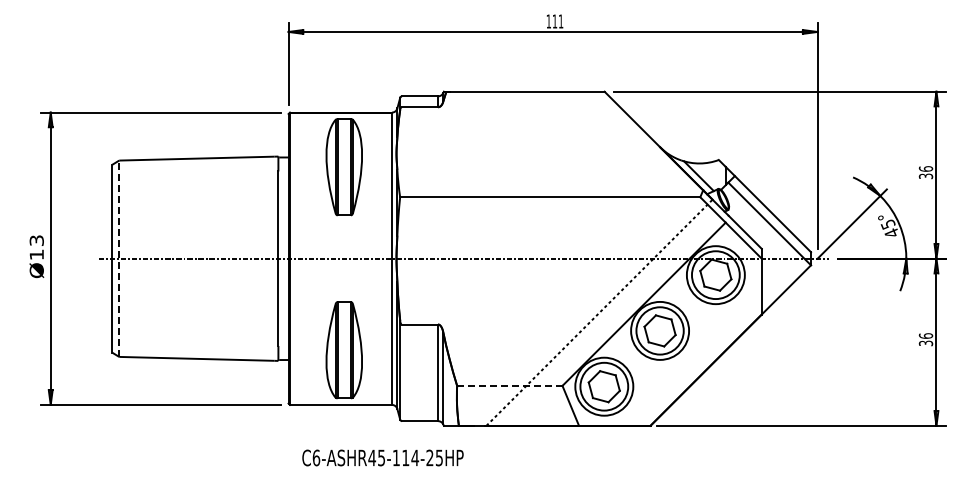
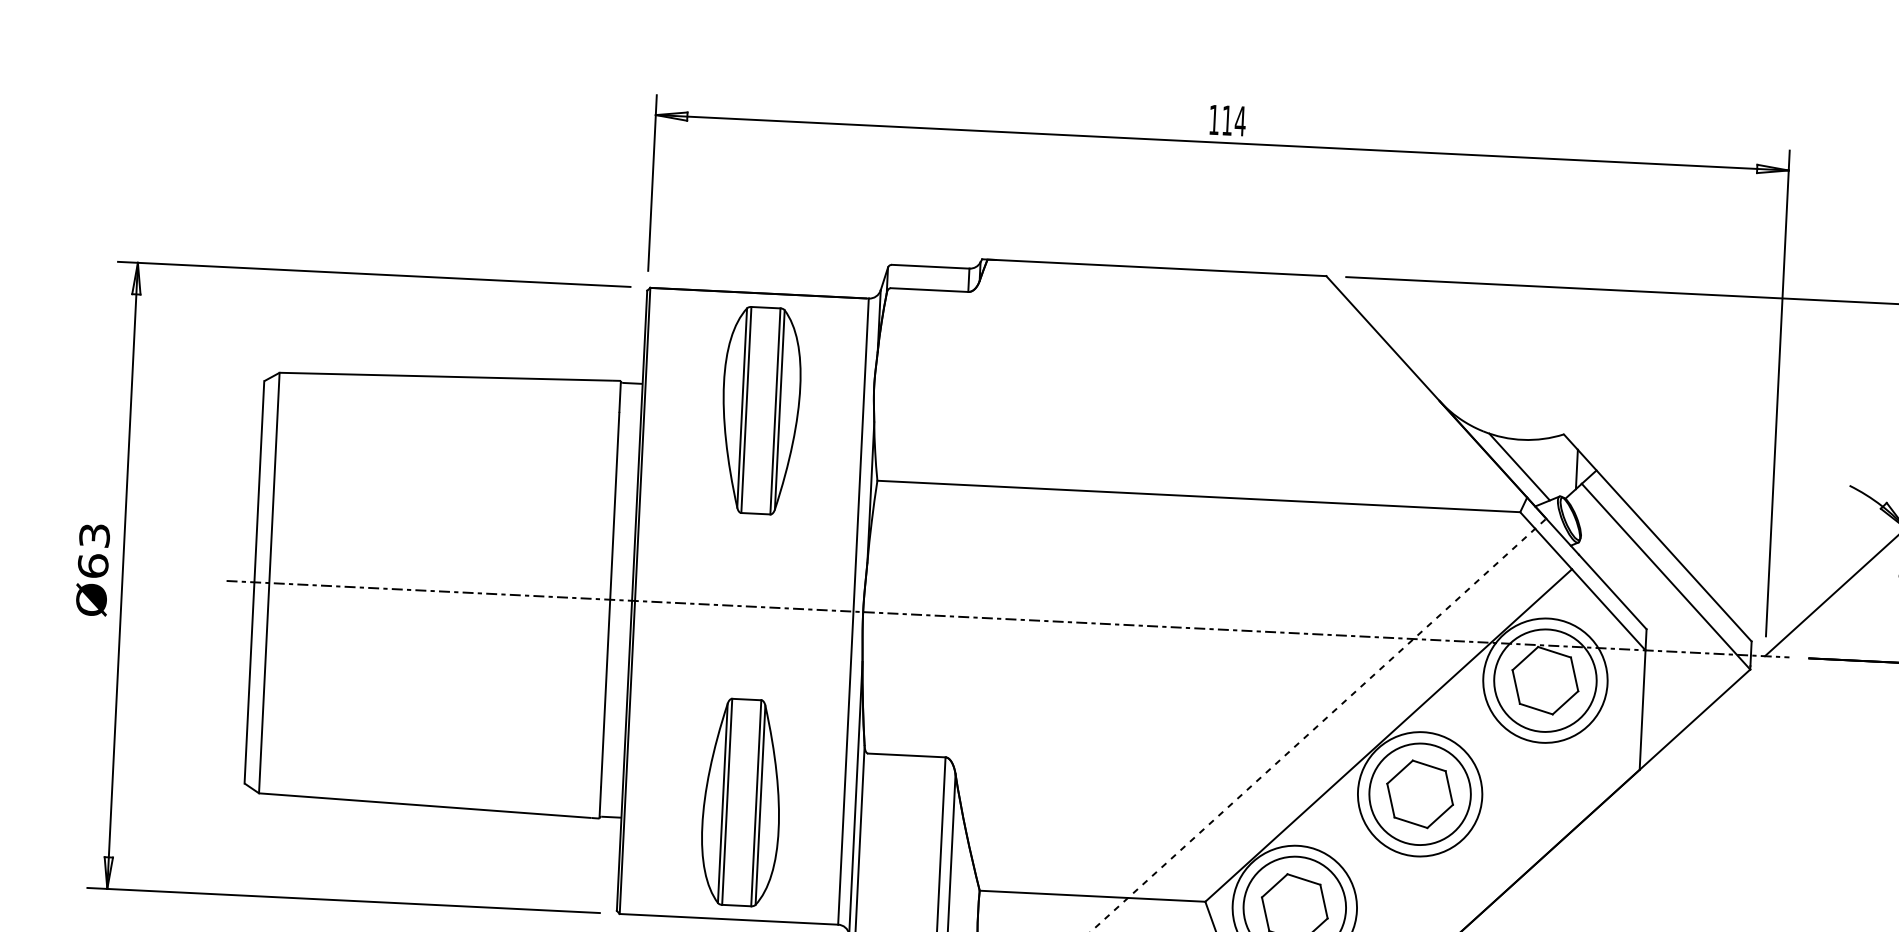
text: (560, 21) -> (1239, 121), 111 -> 114
text: (36, 254) -> (92, 565), Ø13 -> Ø63
line: (119, 258) -> (269, 582), dashed -> solid
line: (509, 385) -> (1091, 895), dashed -> solid

